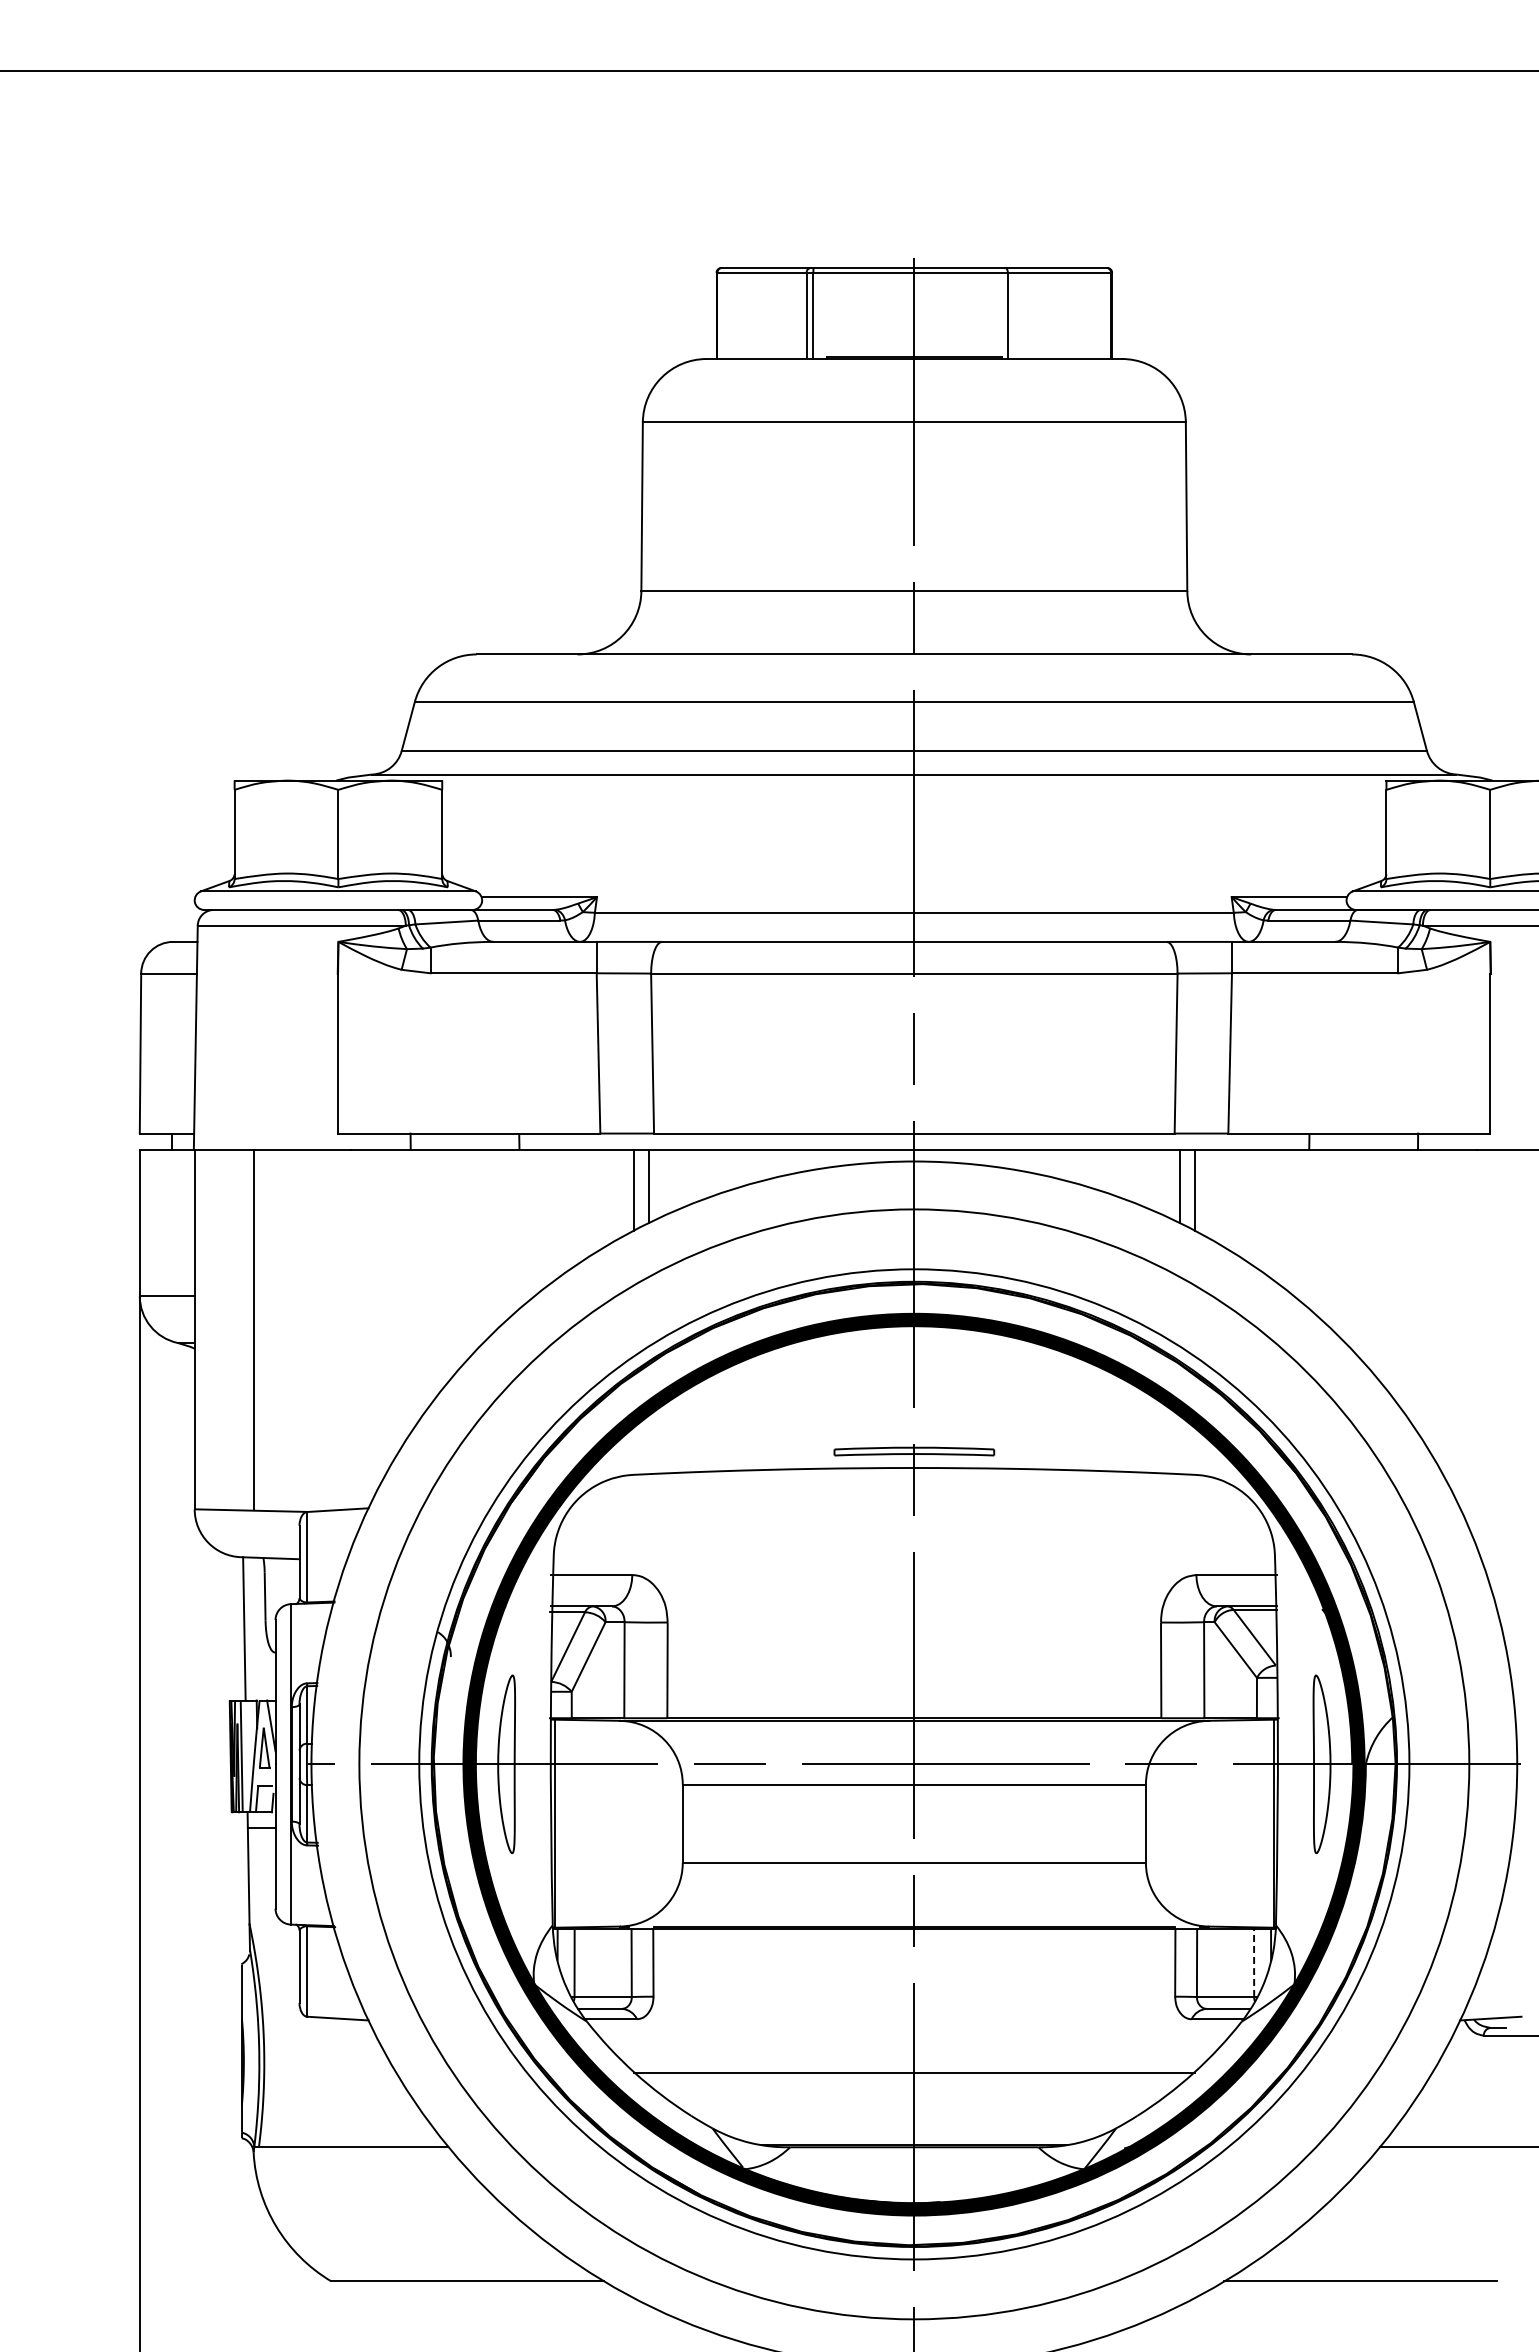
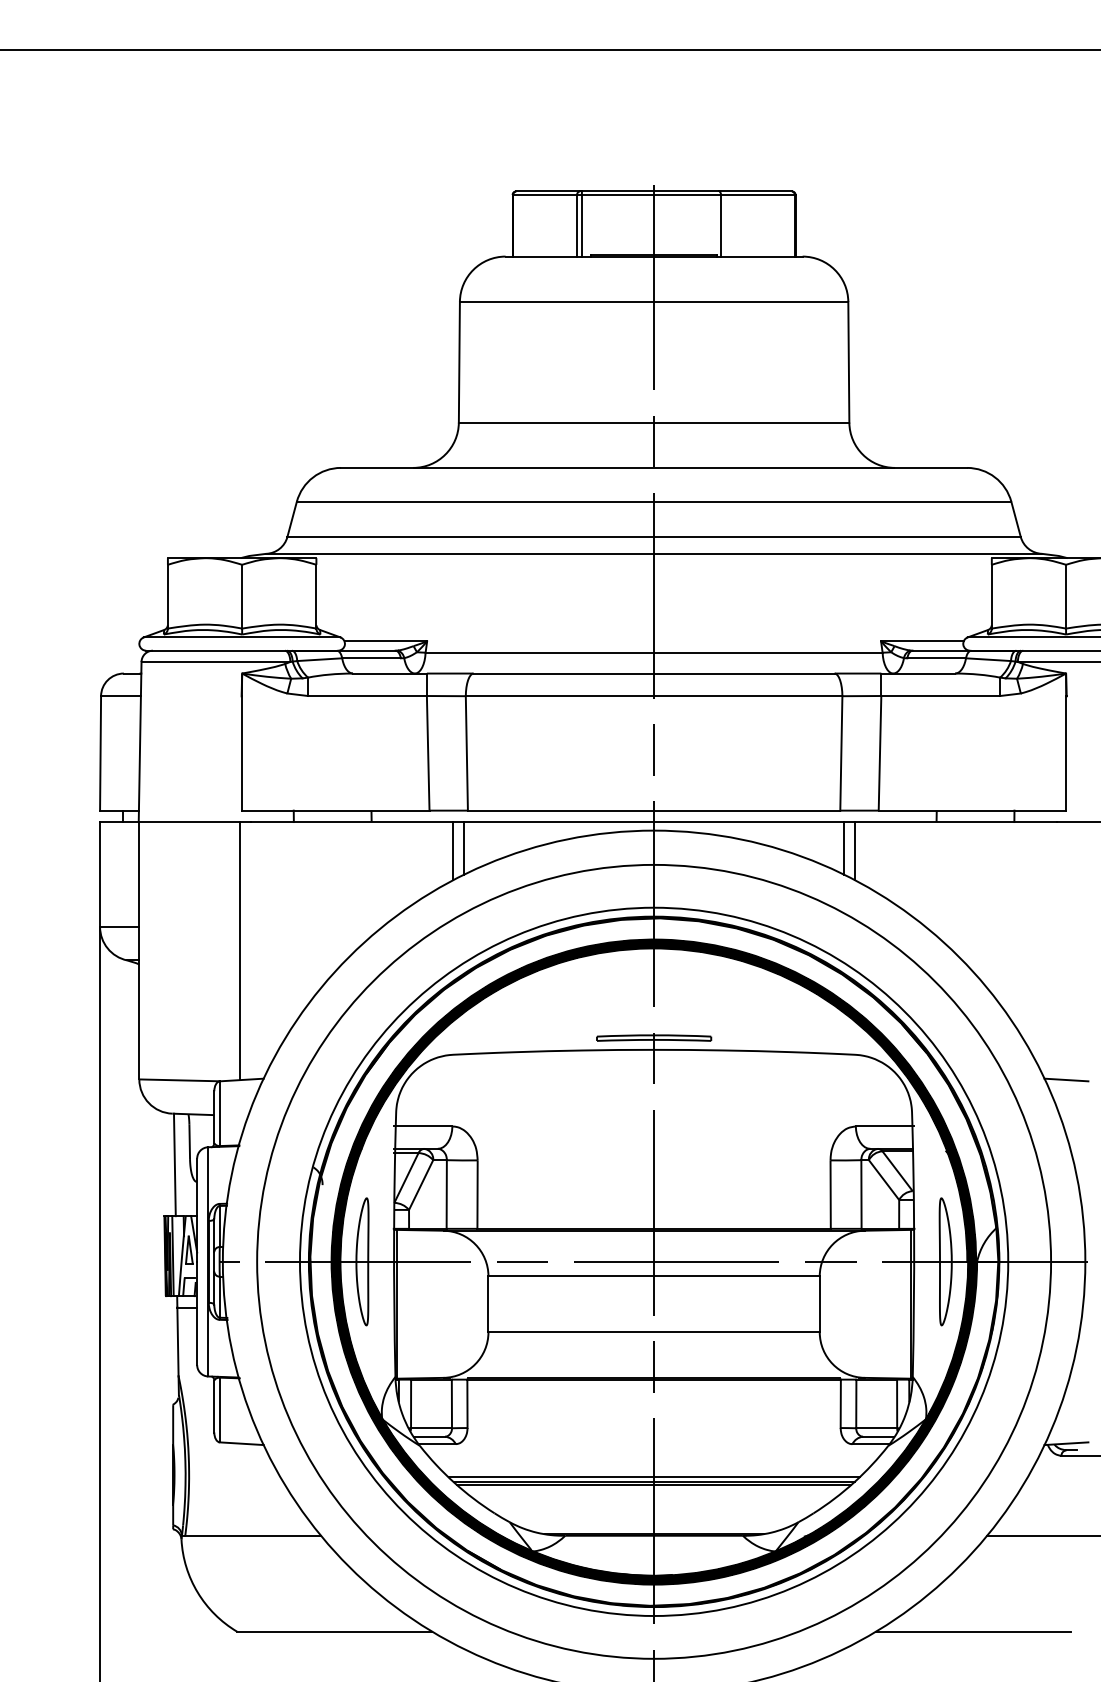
line: (253, 1329) -> (240, 950), moved
line: (1490, 1510) -> (1066, 1080), added
line: (1254, 1963) -> (897, 1404), dashed -> solid
line: (914, 2064) -> (654, 1476), added
line: (913, 2076) -> (653, 1485), added

